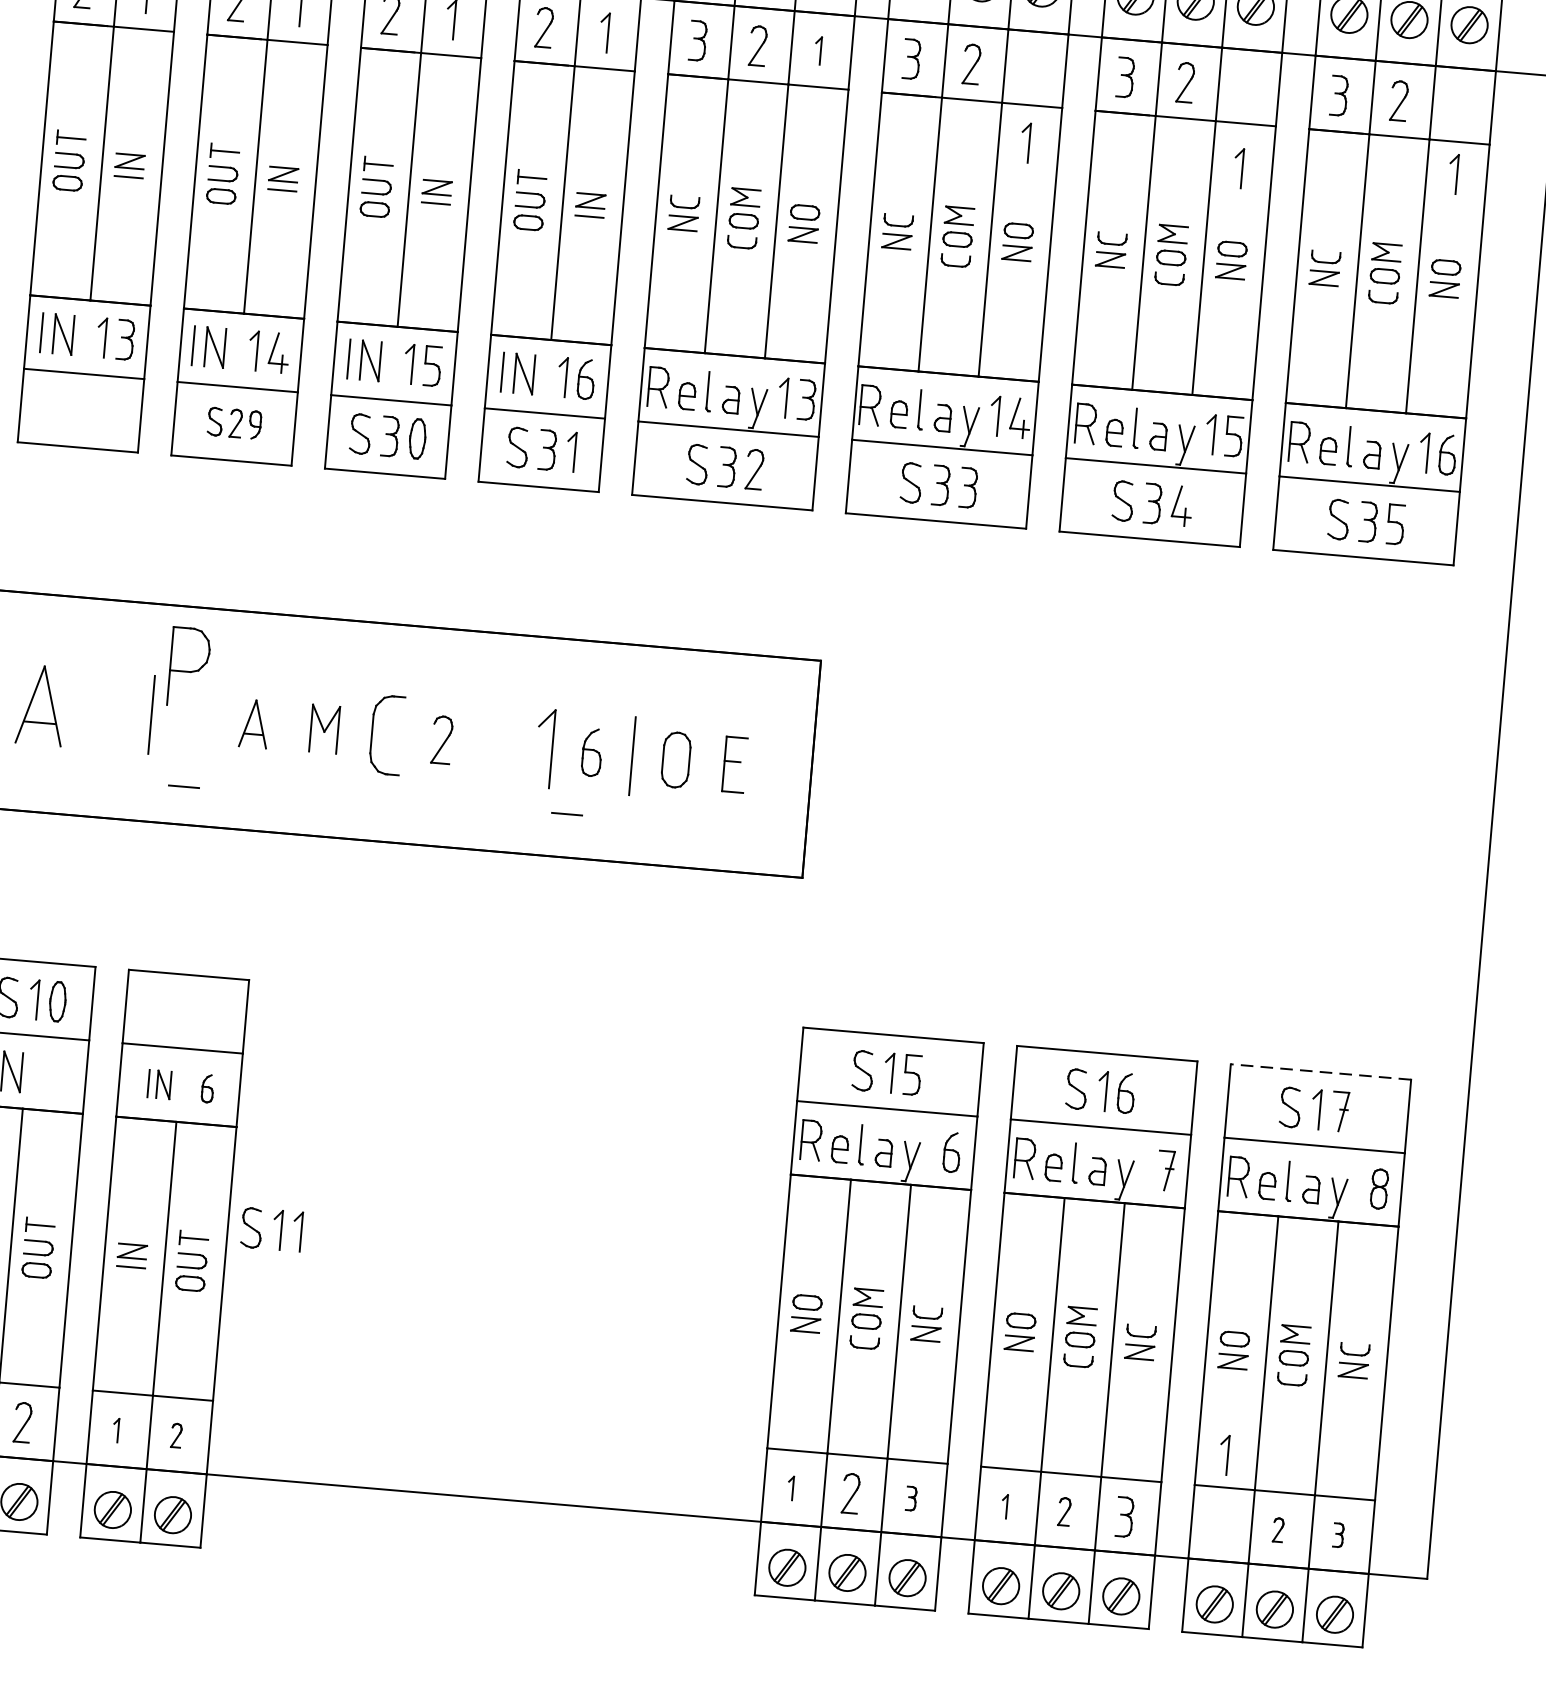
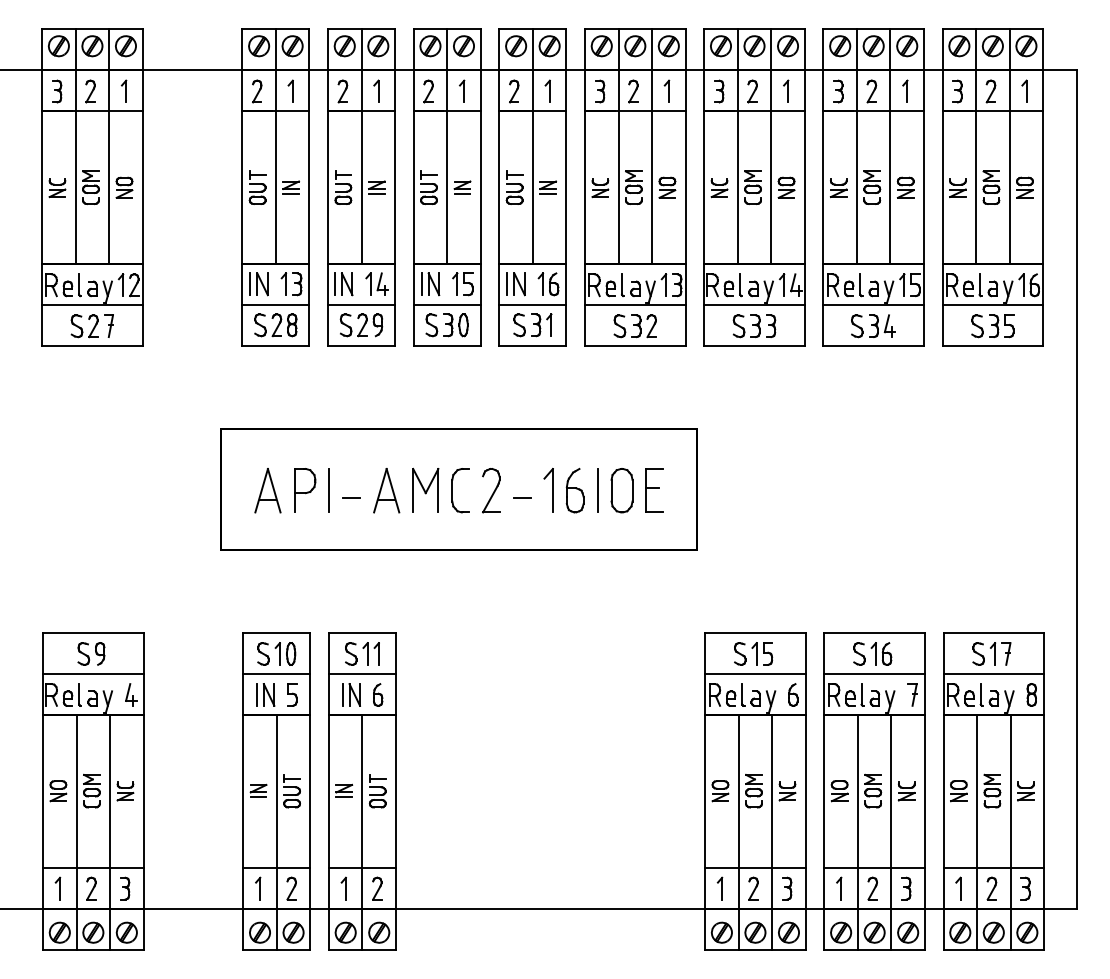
part: (817, 49) -> (666, 90), size x1.43
part: (1026, 141) -> (786, 90), moved
part: (1239, 166) -> (905, 90), moved
part: (1453, 172) -> (1024, 90), moved
part: (80, 410) -> (275, 325), added
part: (234, 423) -> (361, 325), size x1.43
part: (190, 667) -> (305, 490), moved
part: (253, 723) -> (386, 490), size x1.67
part: (324, 727) -> (425, 489), size x1.67
part: (442, 739) -> (491, 490), size x1.67
part: (591, 752) -> (574, 490), size x1.67
part: (675, 759) -> (621, 490), size x1.43
part: (734, 764) -> (654, 490), size x1.43
line: (183, 785) -> (351, 497), moved
line: (567, 813) -> (522, 497), moved
line: (1320, 1071) -> (993, 632), dashed -> solid
part: (54, 1074) -> (292, 694), added
part: (159, 1083) -> (351, 694), size x1.43
part: (208, 1087) -> (378, 694), size x1.43
part: (272, 1228) -> (362, 653), moved
part: (115, 1430) -> (343, 888), size x1.67
part: (176, 1435) -> (377, 888), size x1.67
part: (1224, 1454) -> (958, 888), moved
part: (789, 1488) -> (719, 888), size x1.67
part: (911, 1498) -> (787, 888), size x1.67
part: (1005, 1506) -> (839, 888), size x1.67
part: (1064, 1511) -> (872, 888), size x1.43
part: (1277, 1529) -> (991, 888), size x1.67
part: (1338, 1535) -> (1025, 888), size x1.67

